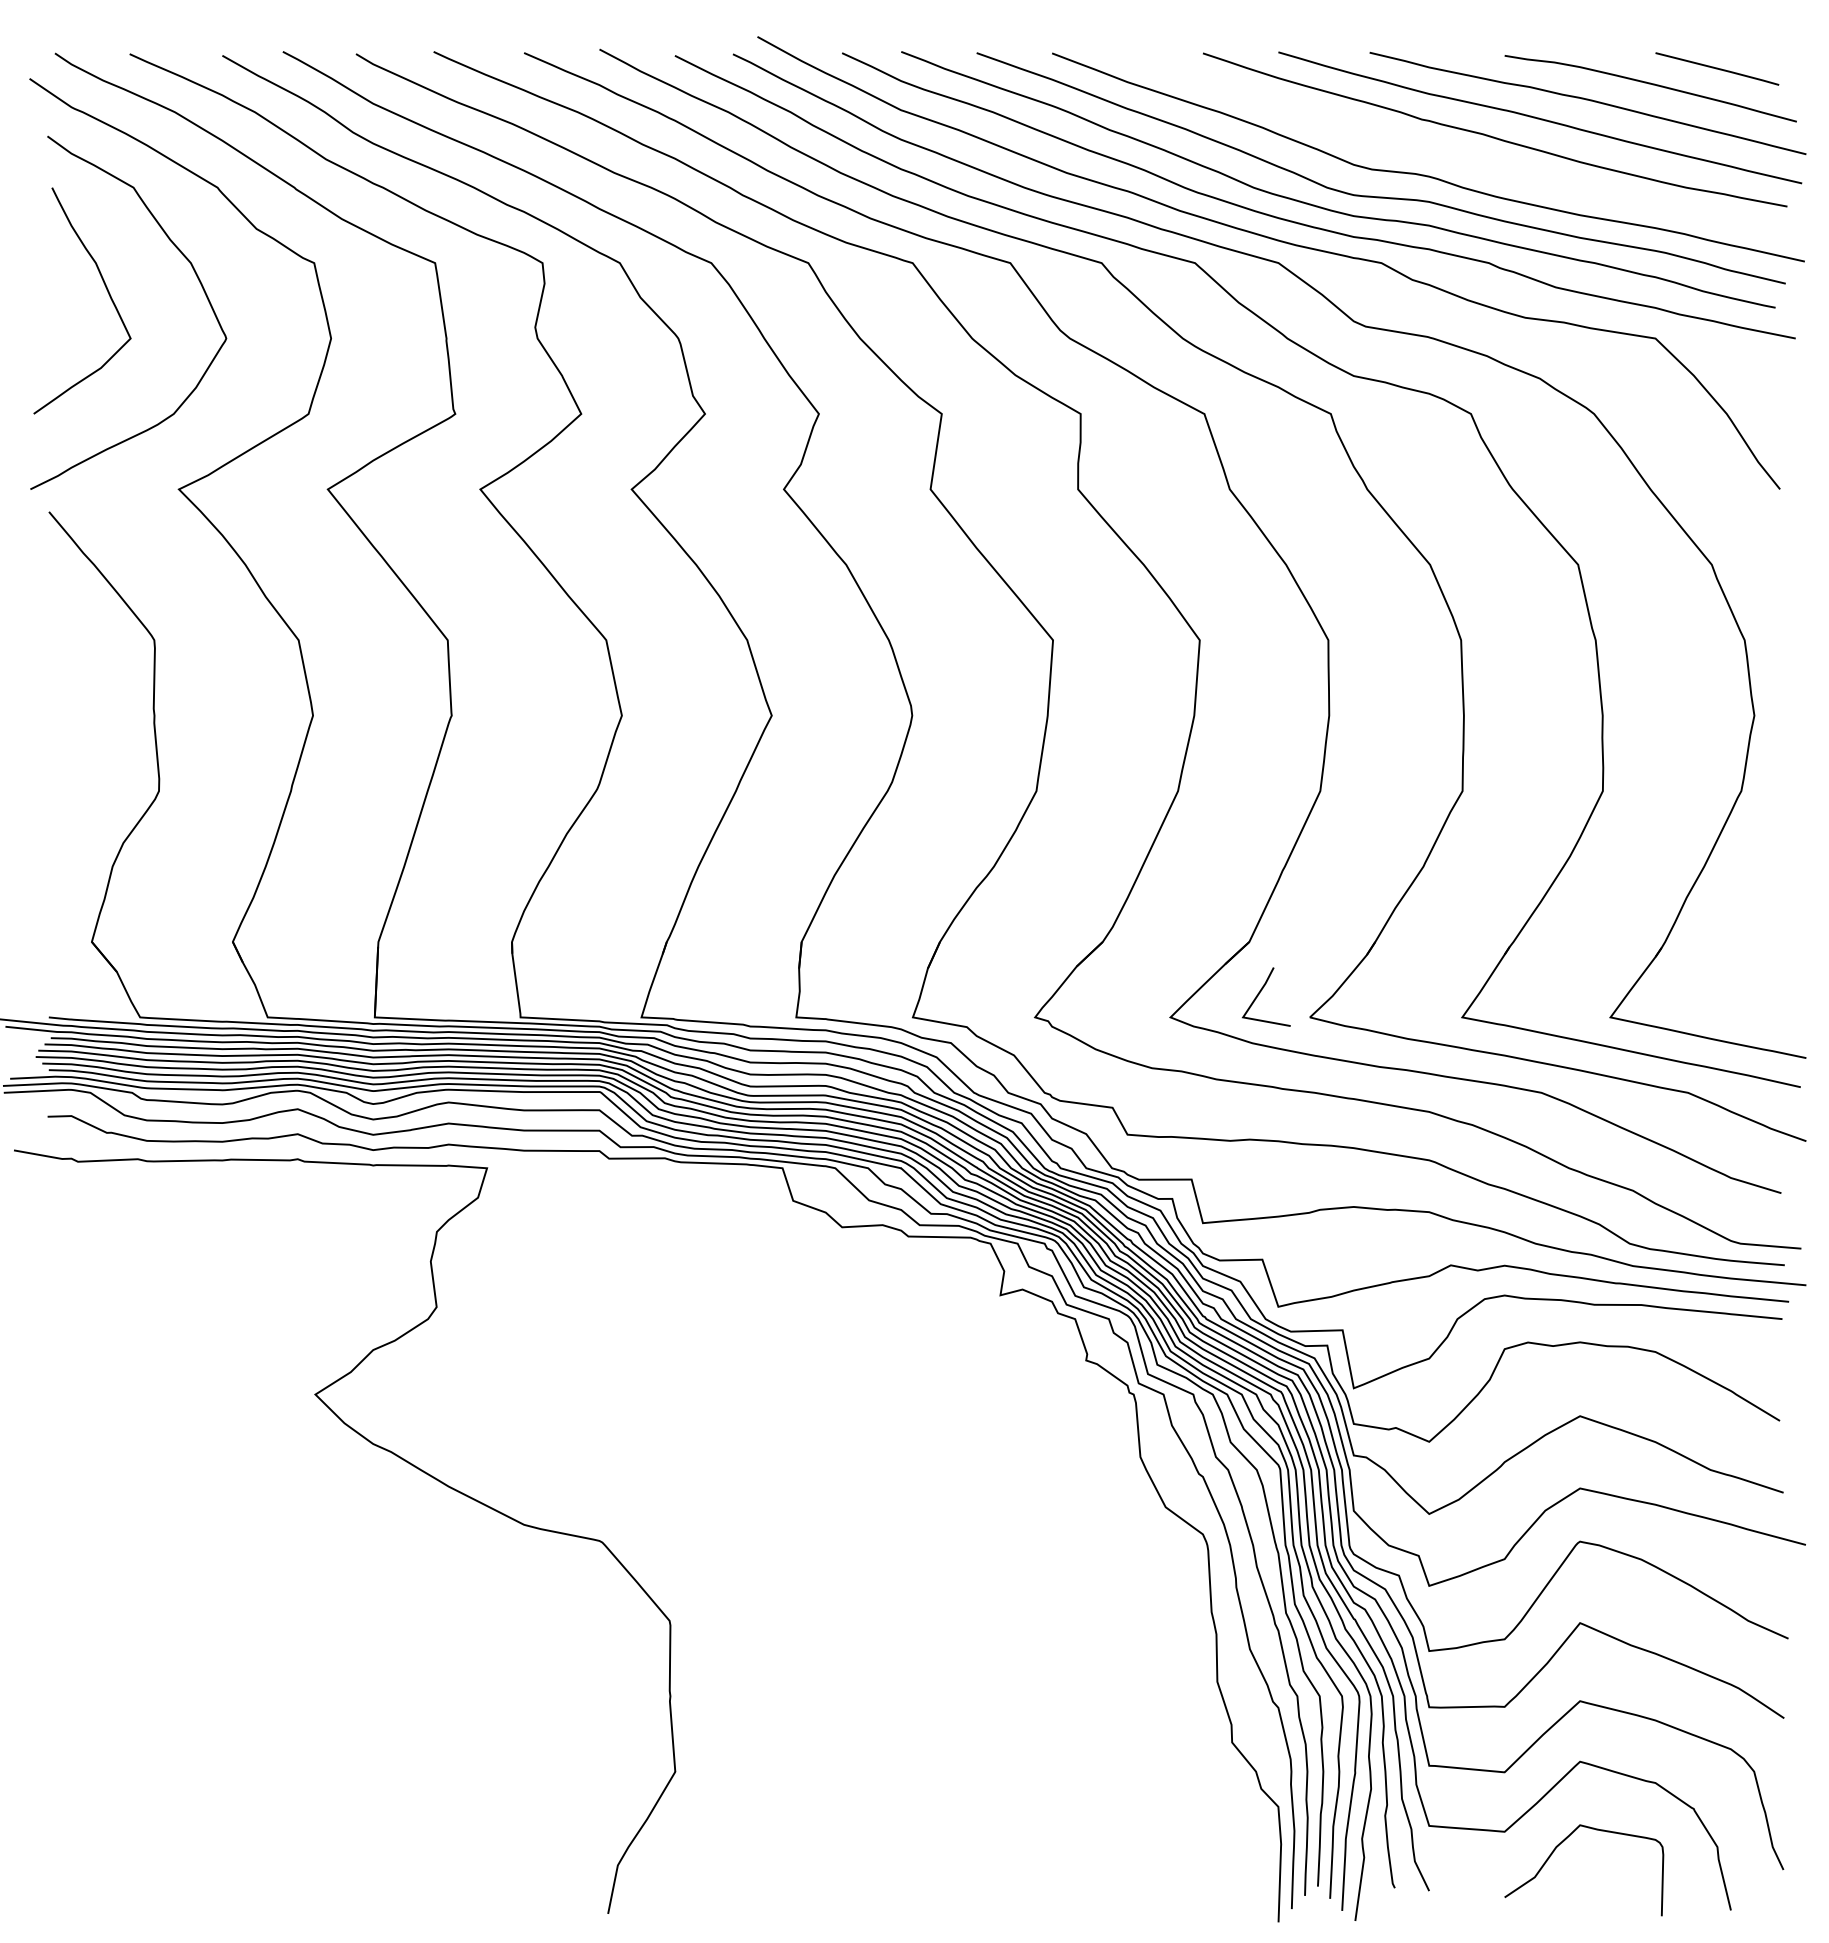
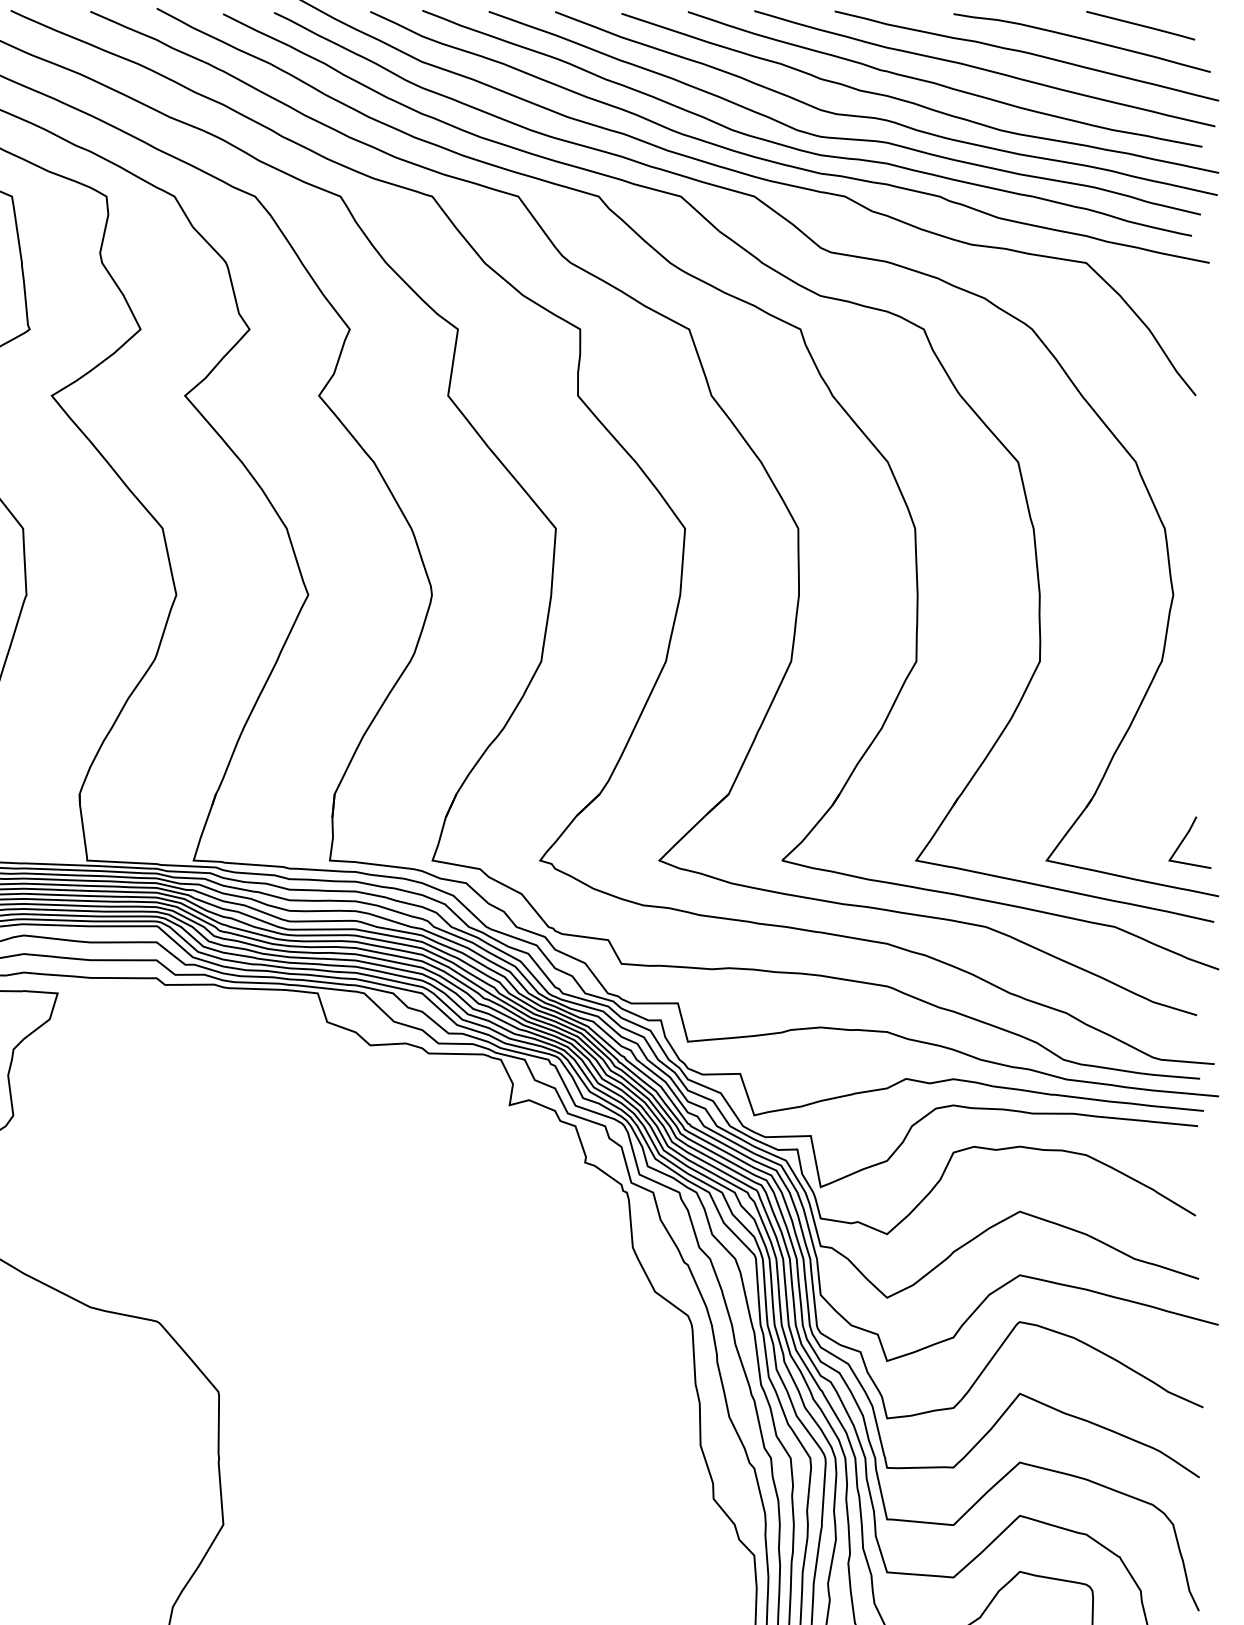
curve: (1463, 157) -> (917, 103), added
line: (1260, 993) -> (1184, 839), moved

